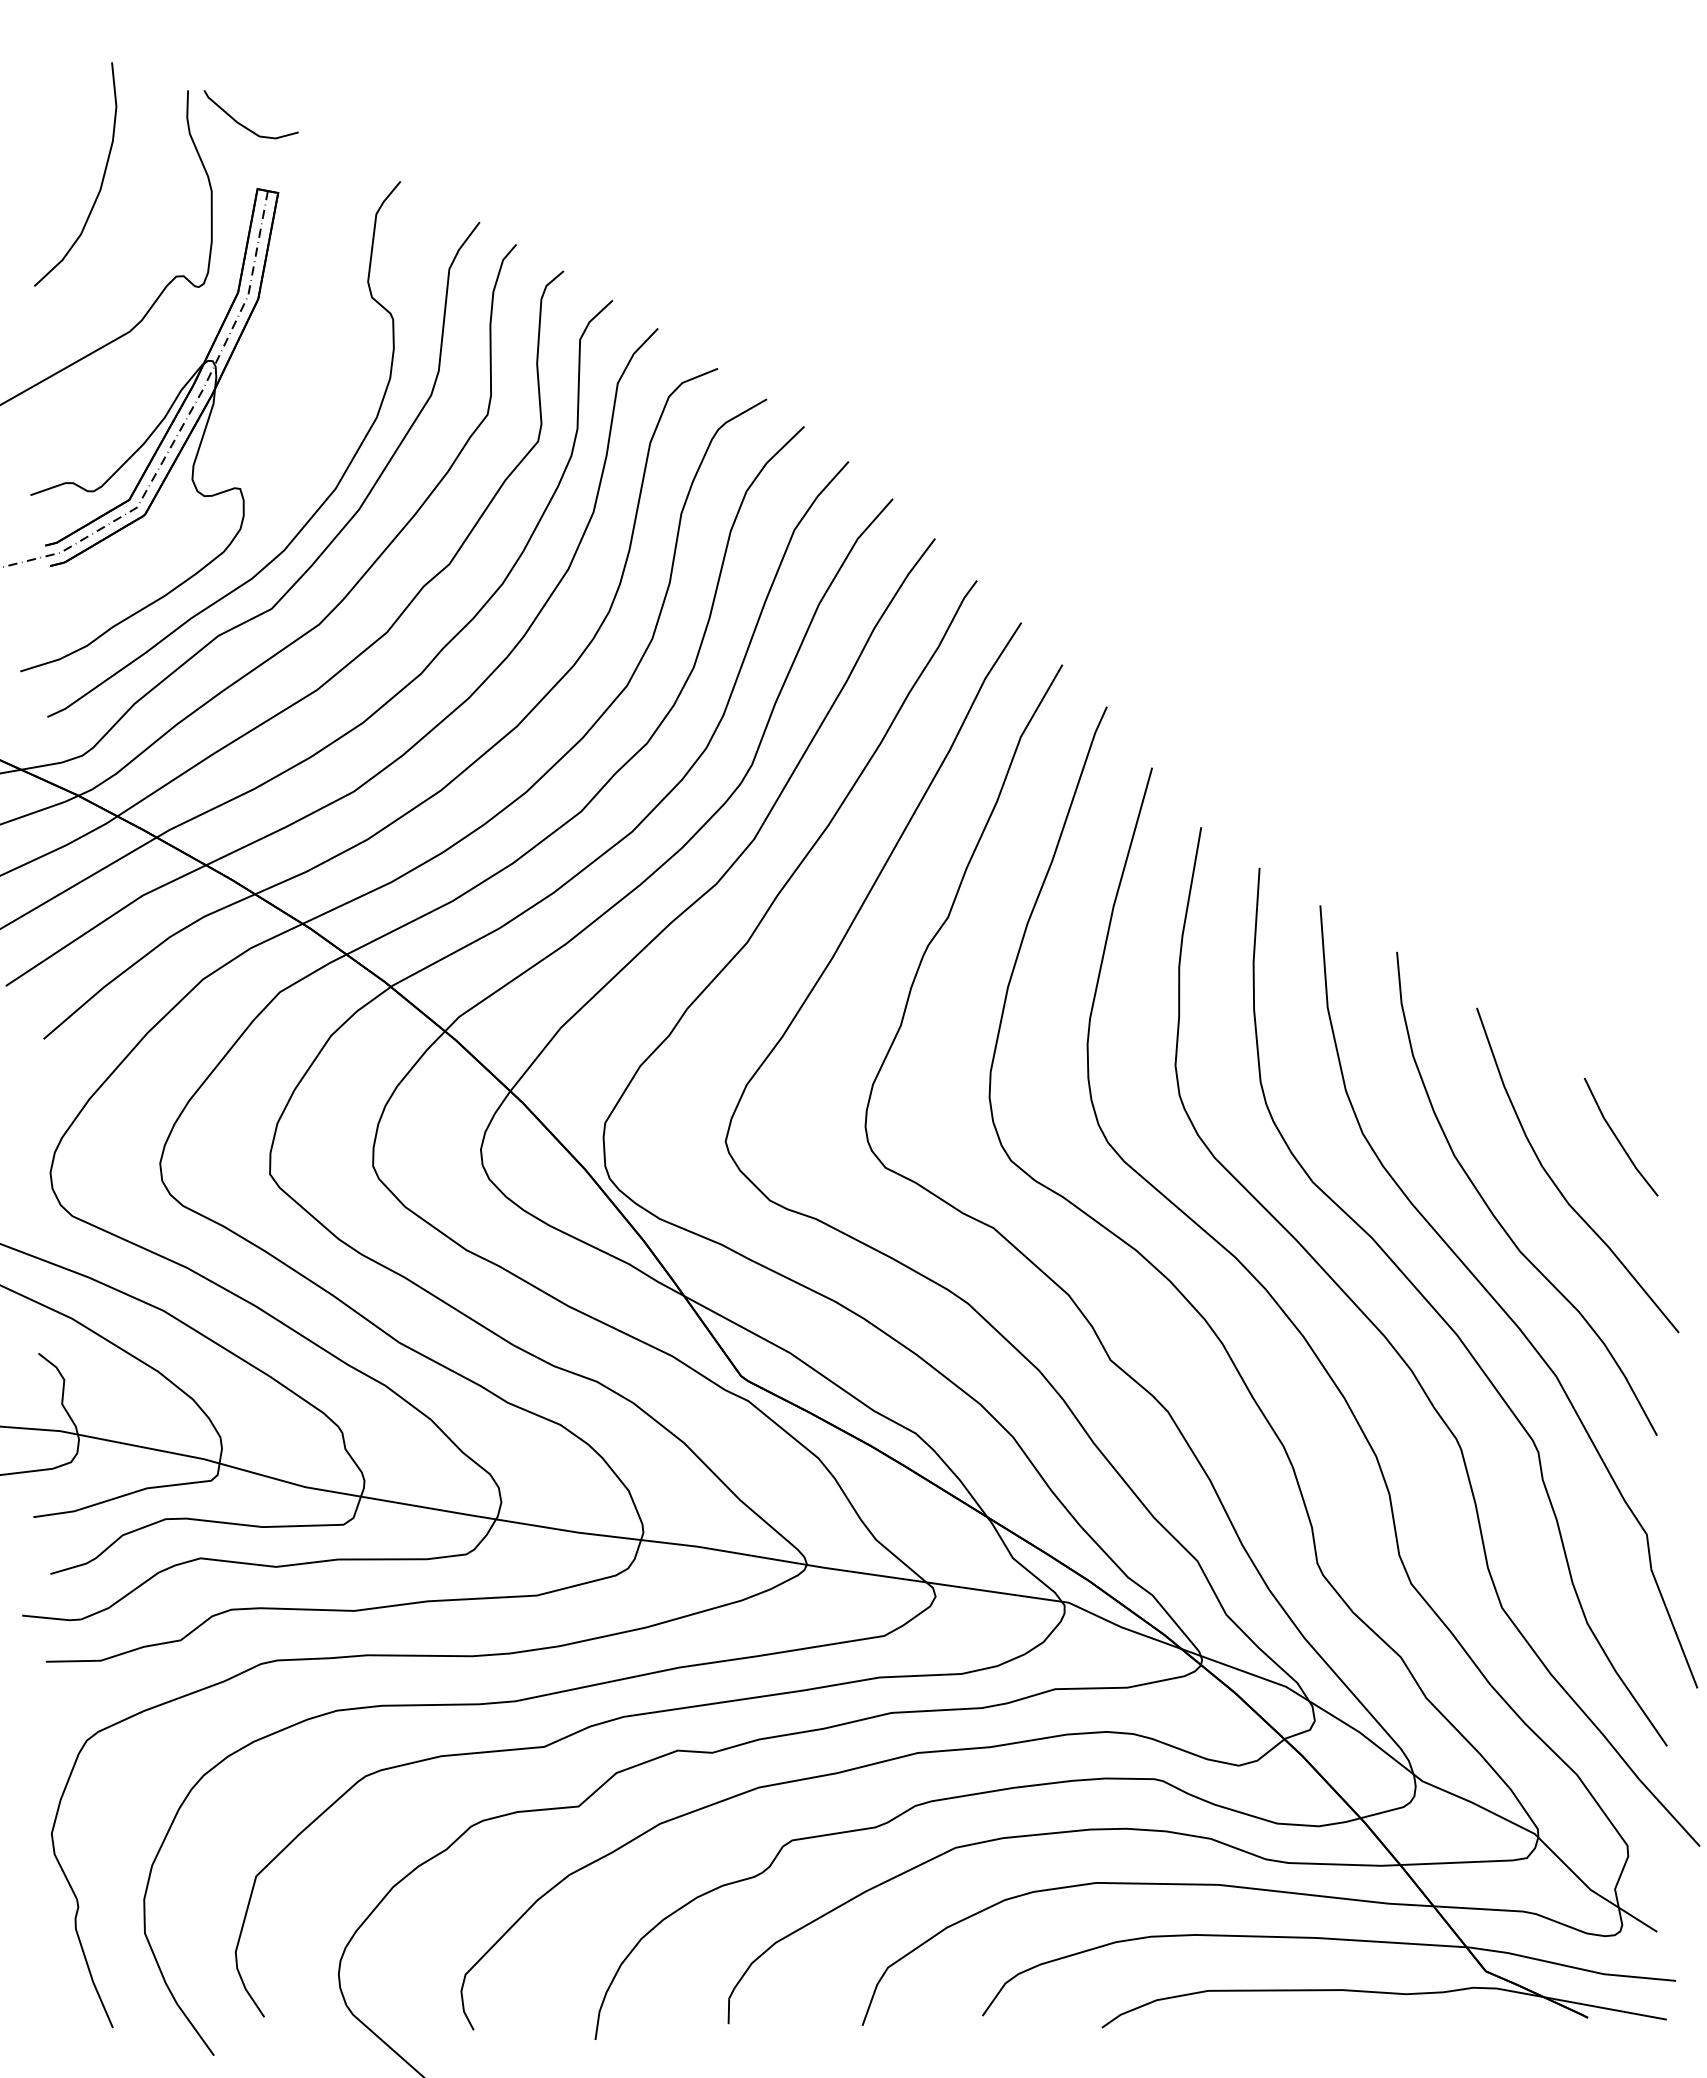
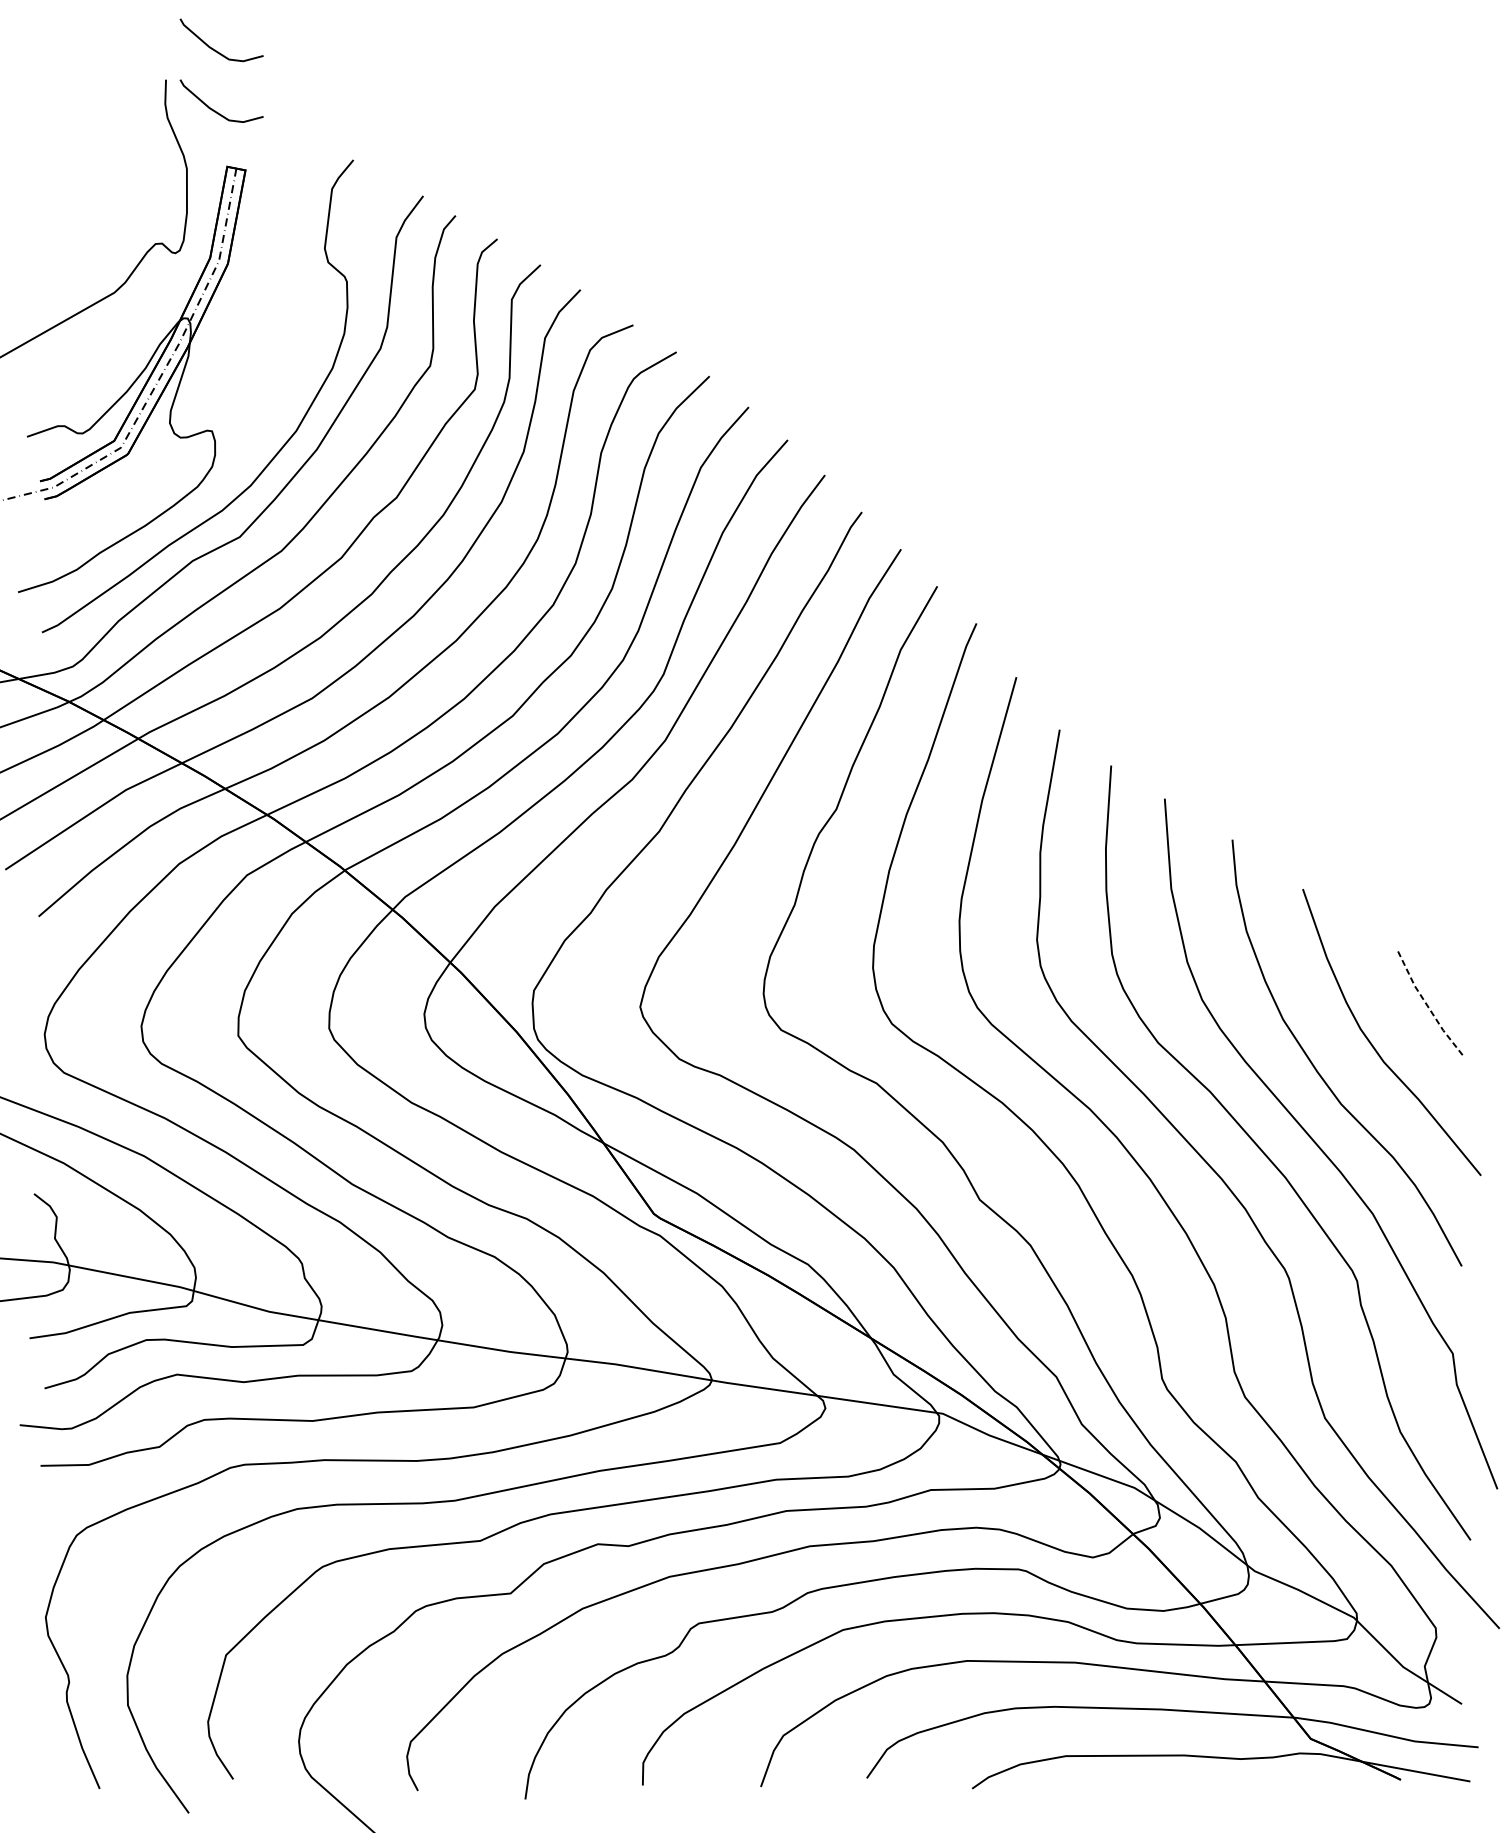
curve: (244, 56) -> (215, 49), added
curve: (101, 181) -> (89, 160), removed
line: (1617, 1138) -> (1426, 1004), solid -> dashed

